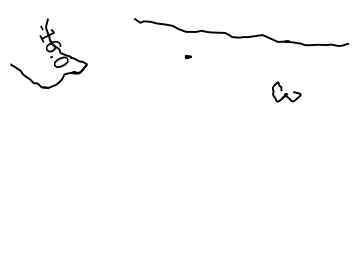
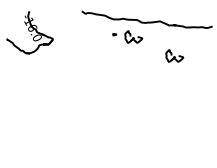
part: (219, 59) -> (133, 36), added

